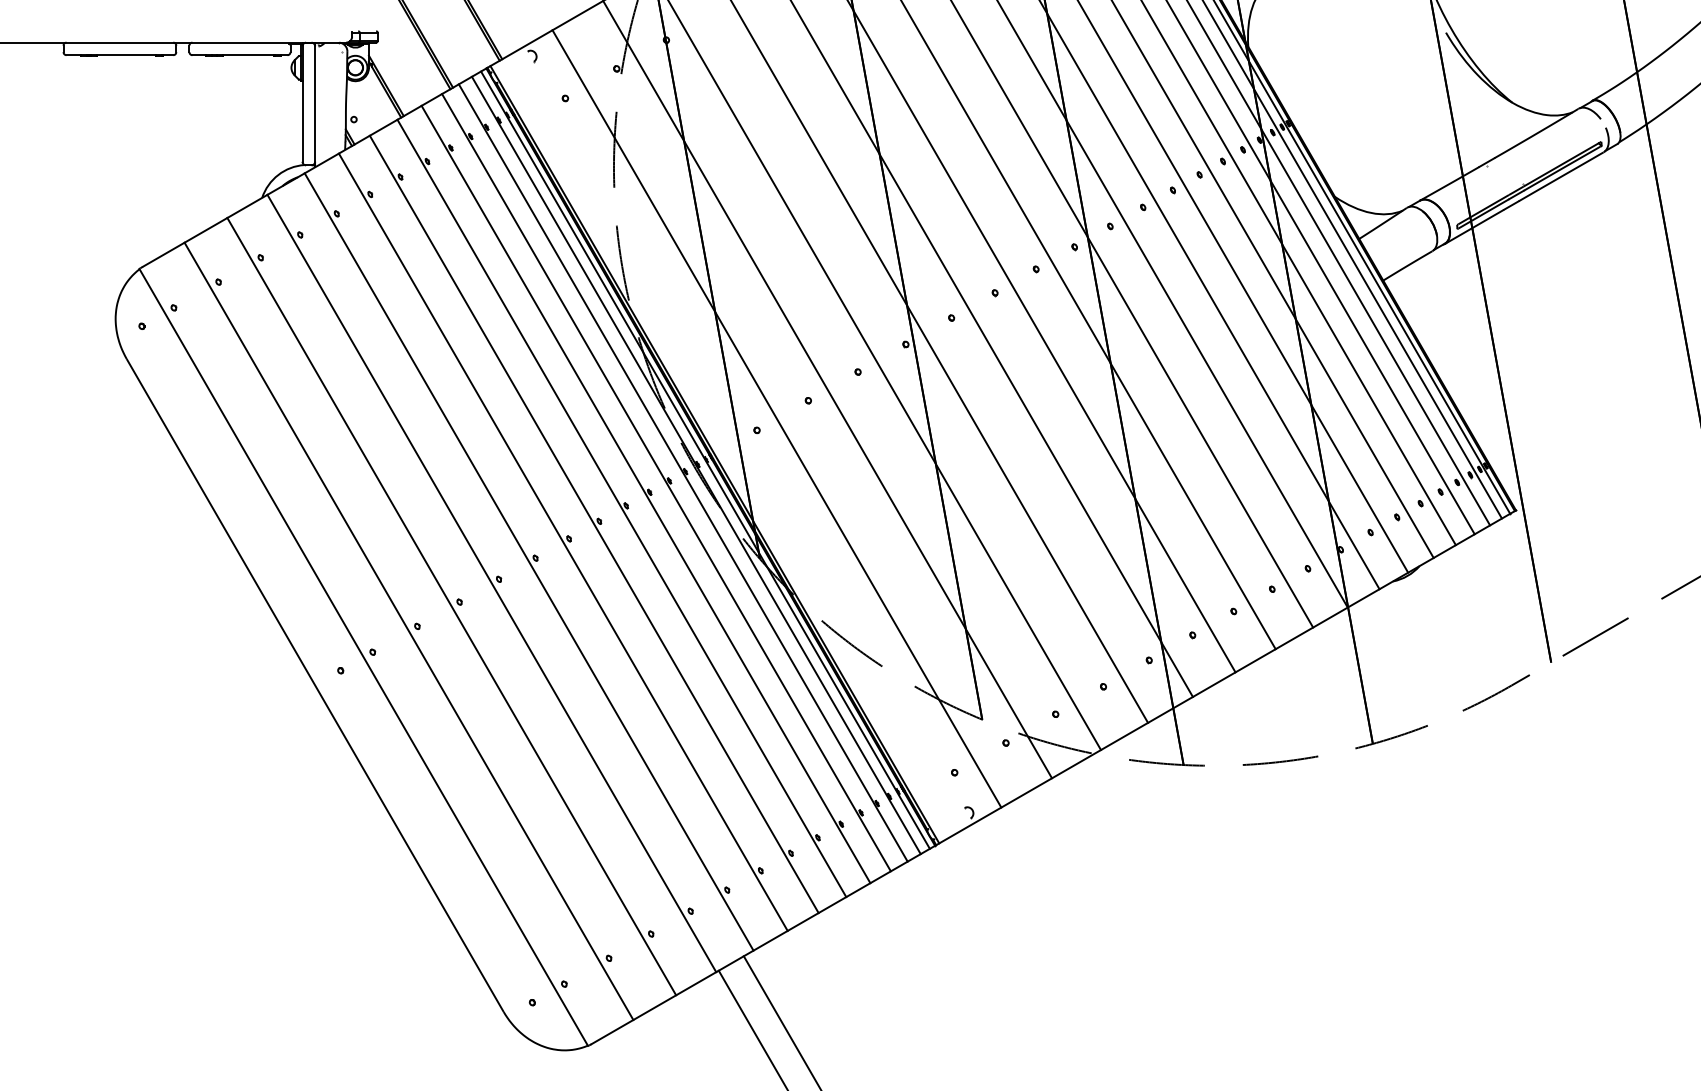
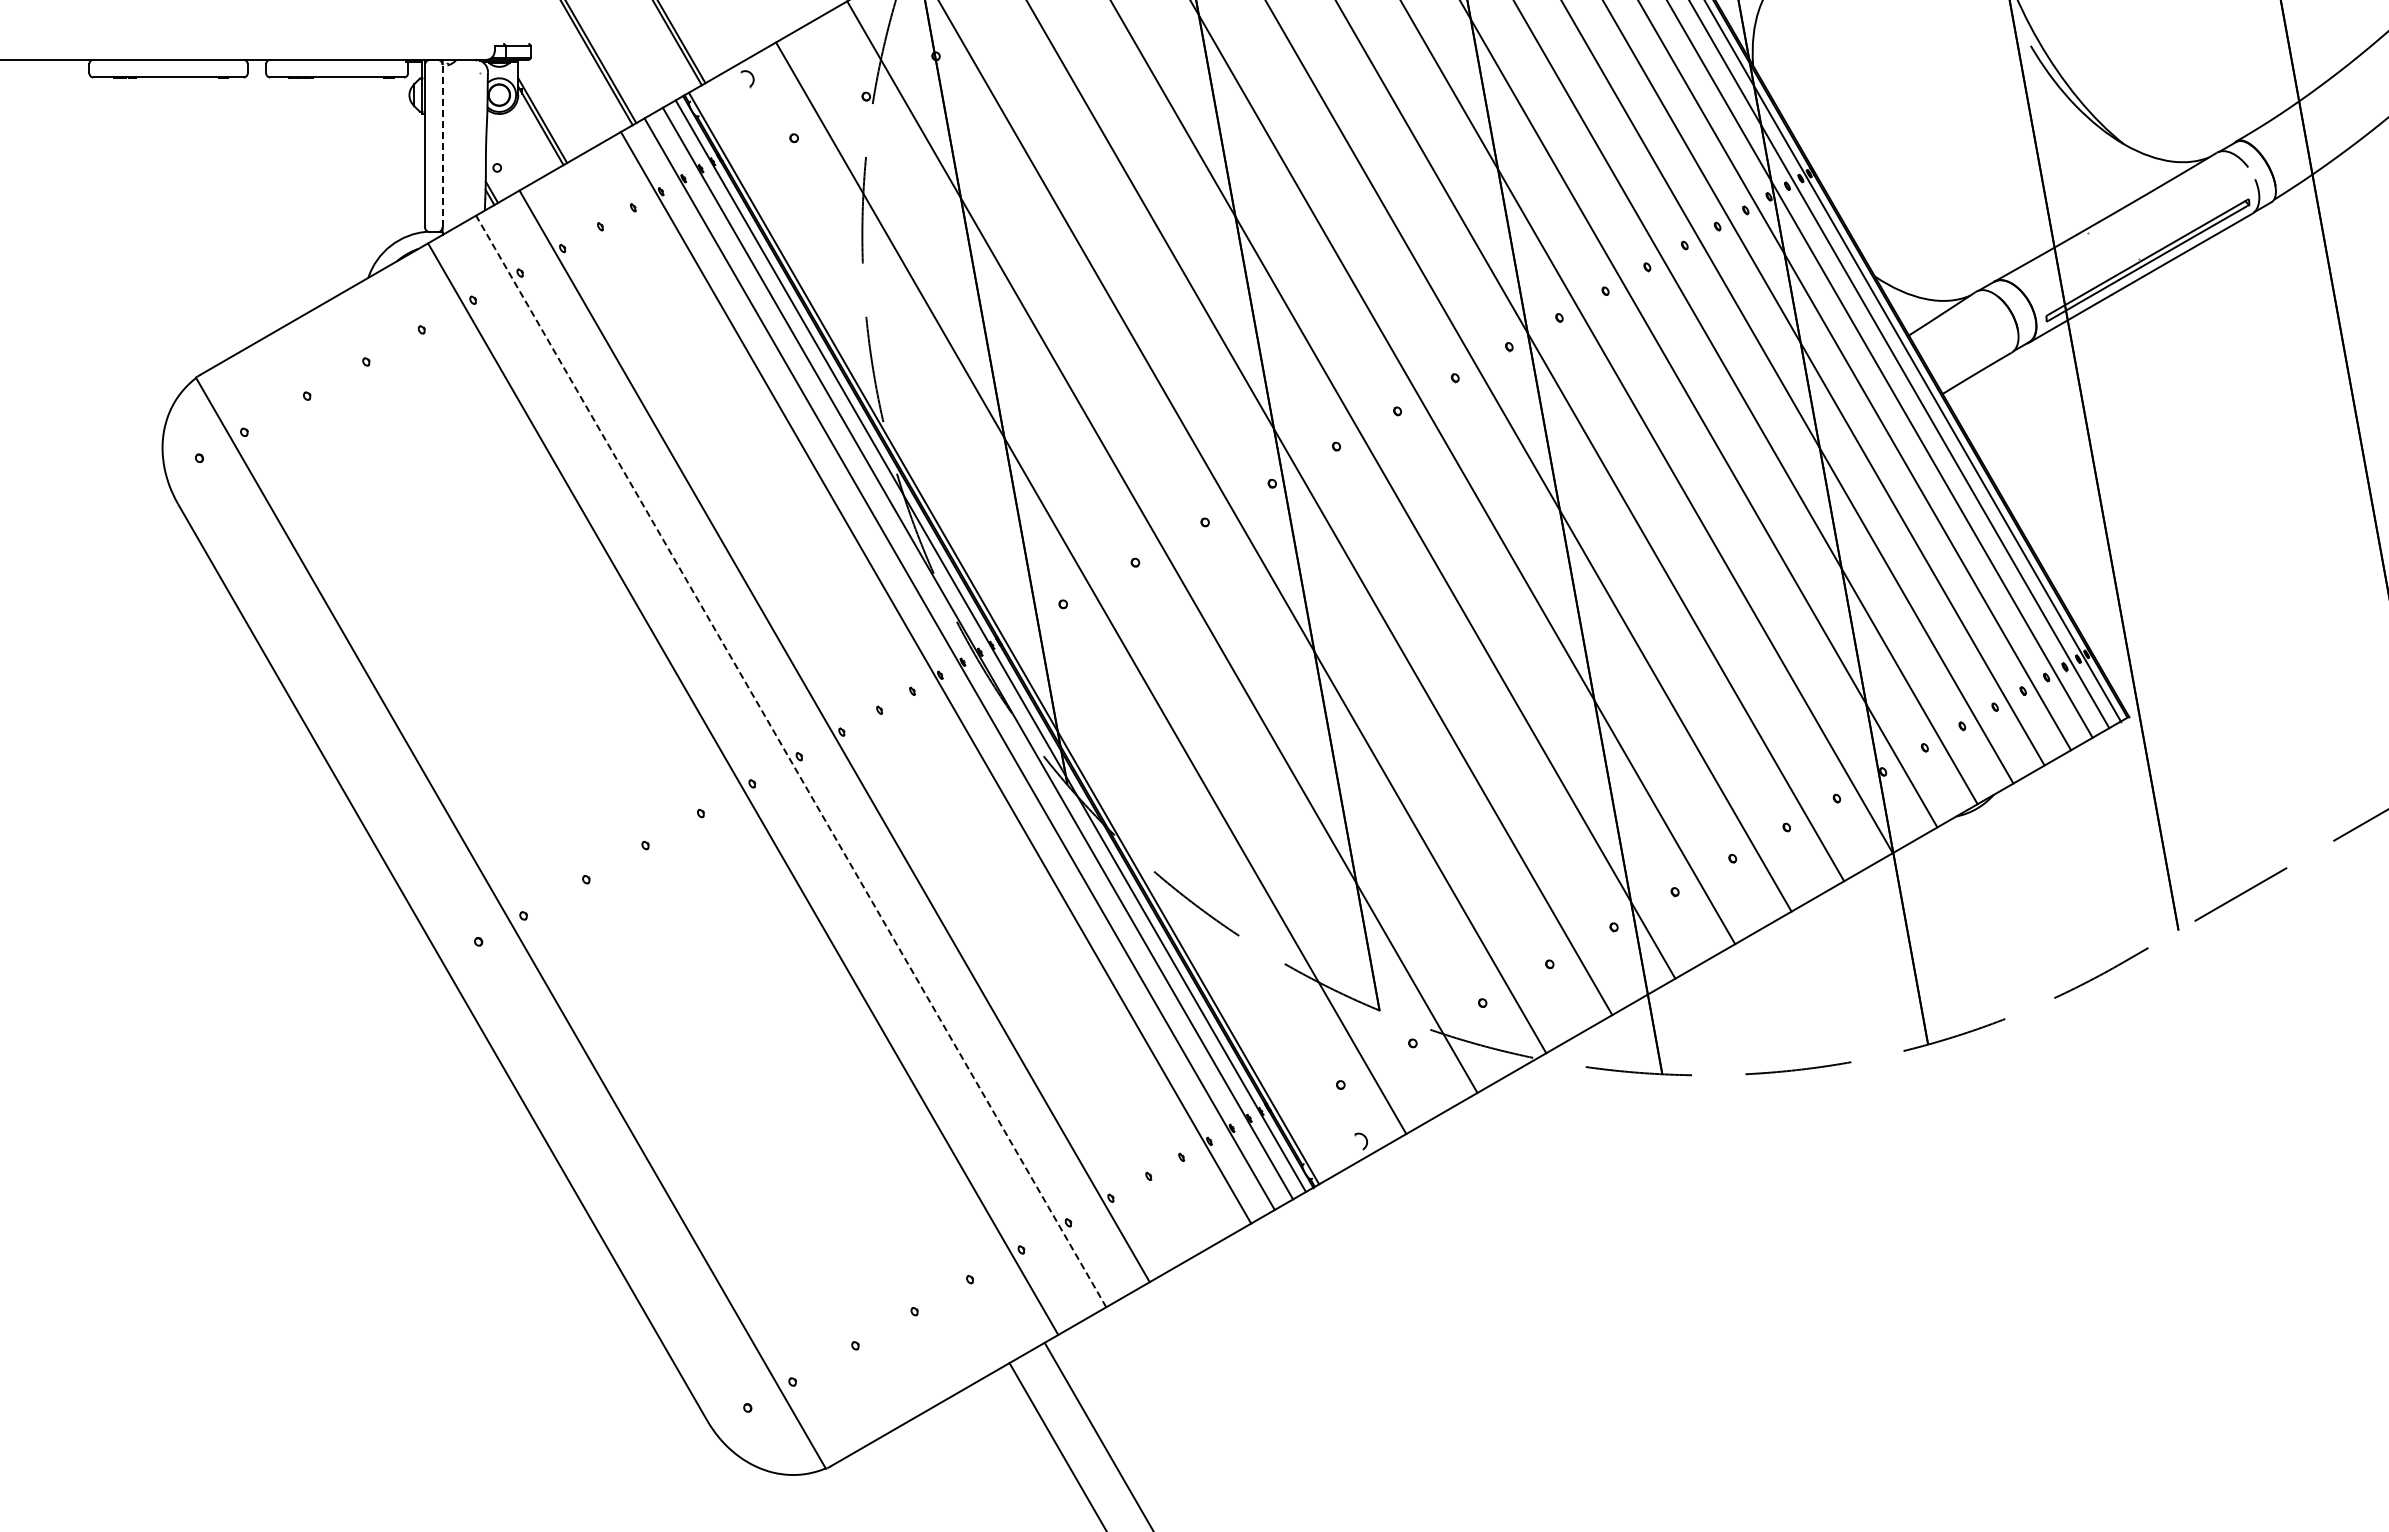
line: (315, 103) -> (442, 145), solid -> dashed
line: (646, 494) -> (907, 694), removed
line: (621, 508) -> (873, 713), removed
line: (562, 542) -> (790, 761), solid -> dashed
line: (491, 583) -> (690, 819), removed
line: (451, 606) -> (634, 851), removed
line: (408, 631) -> (574, 886), removed

